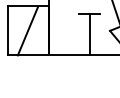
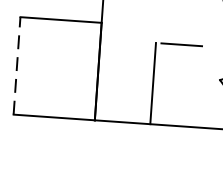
line: (7, 30) -> (16, 65), solid -> dashed
line: (27, 30) -> (56, 67), removed
line: (89, 34) -> (153, 82), moved

